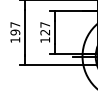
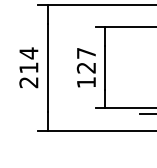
text: (15, 31) -> (29, 65), 197 -> 214

